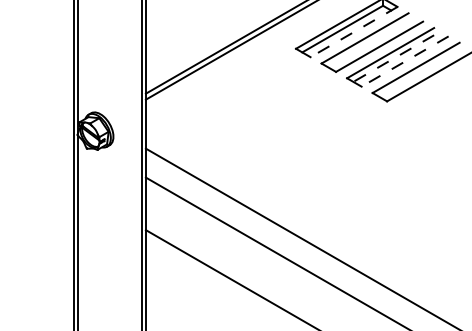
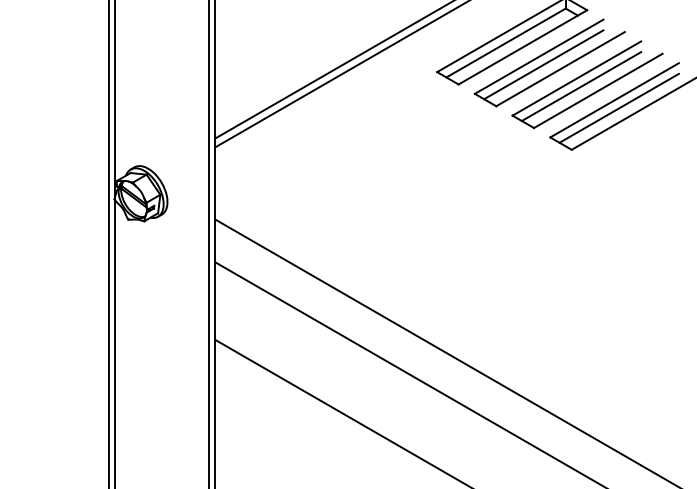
line: (353, 32) -> (522, 48), dashed -> solid
line: (367, 43) -> (542, 64), added
line: (393, 58) -> (581, 86), dashed -> solid
line: (404, 61) -> (597, 90), dashed -> solid
line: (418, 73) -> (618, 108), added

